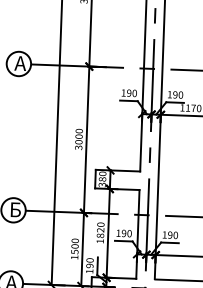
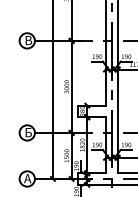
text: (19, 63) -> (27, 40), А -> В

